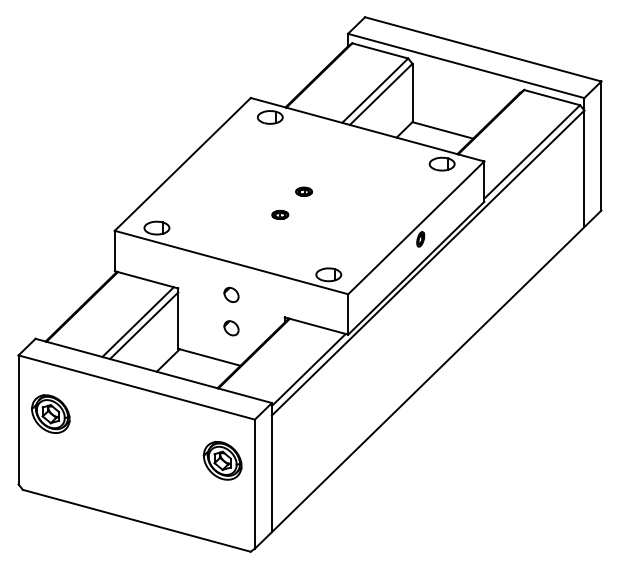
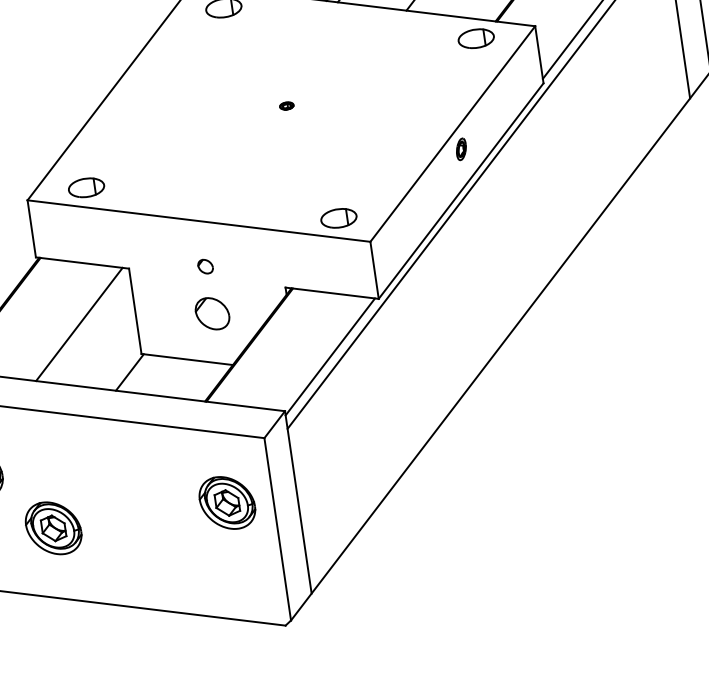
part: (303, 191) -> (286, 105), size x0.6
part: (280, 214) -> (258, 143), removed
part: (231, 294) -> (205, 266), size x0.7
line: (144, 325) -> (89, 327), removed
part: (231, 328) -> (212, 314), size x1.6
part: (99, 460) -> (53, 527), added

